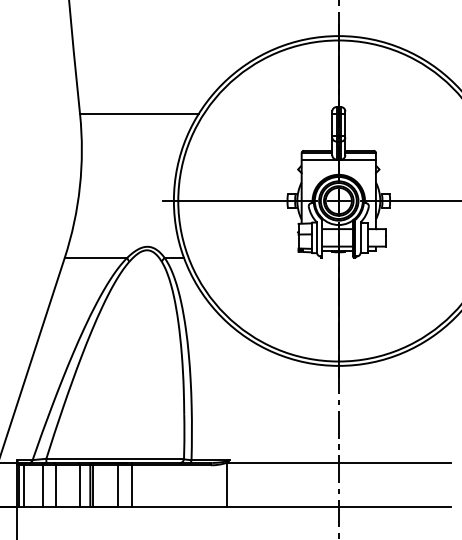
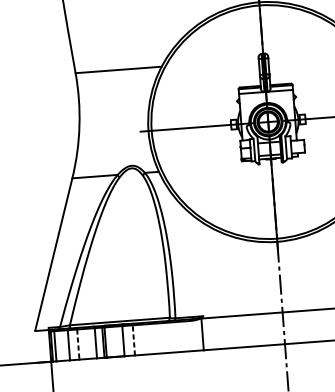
line: (55, 486) -> (78, 344), solid -> dashed
line: (132, 486) -> (134, 340), solid -> dashed

